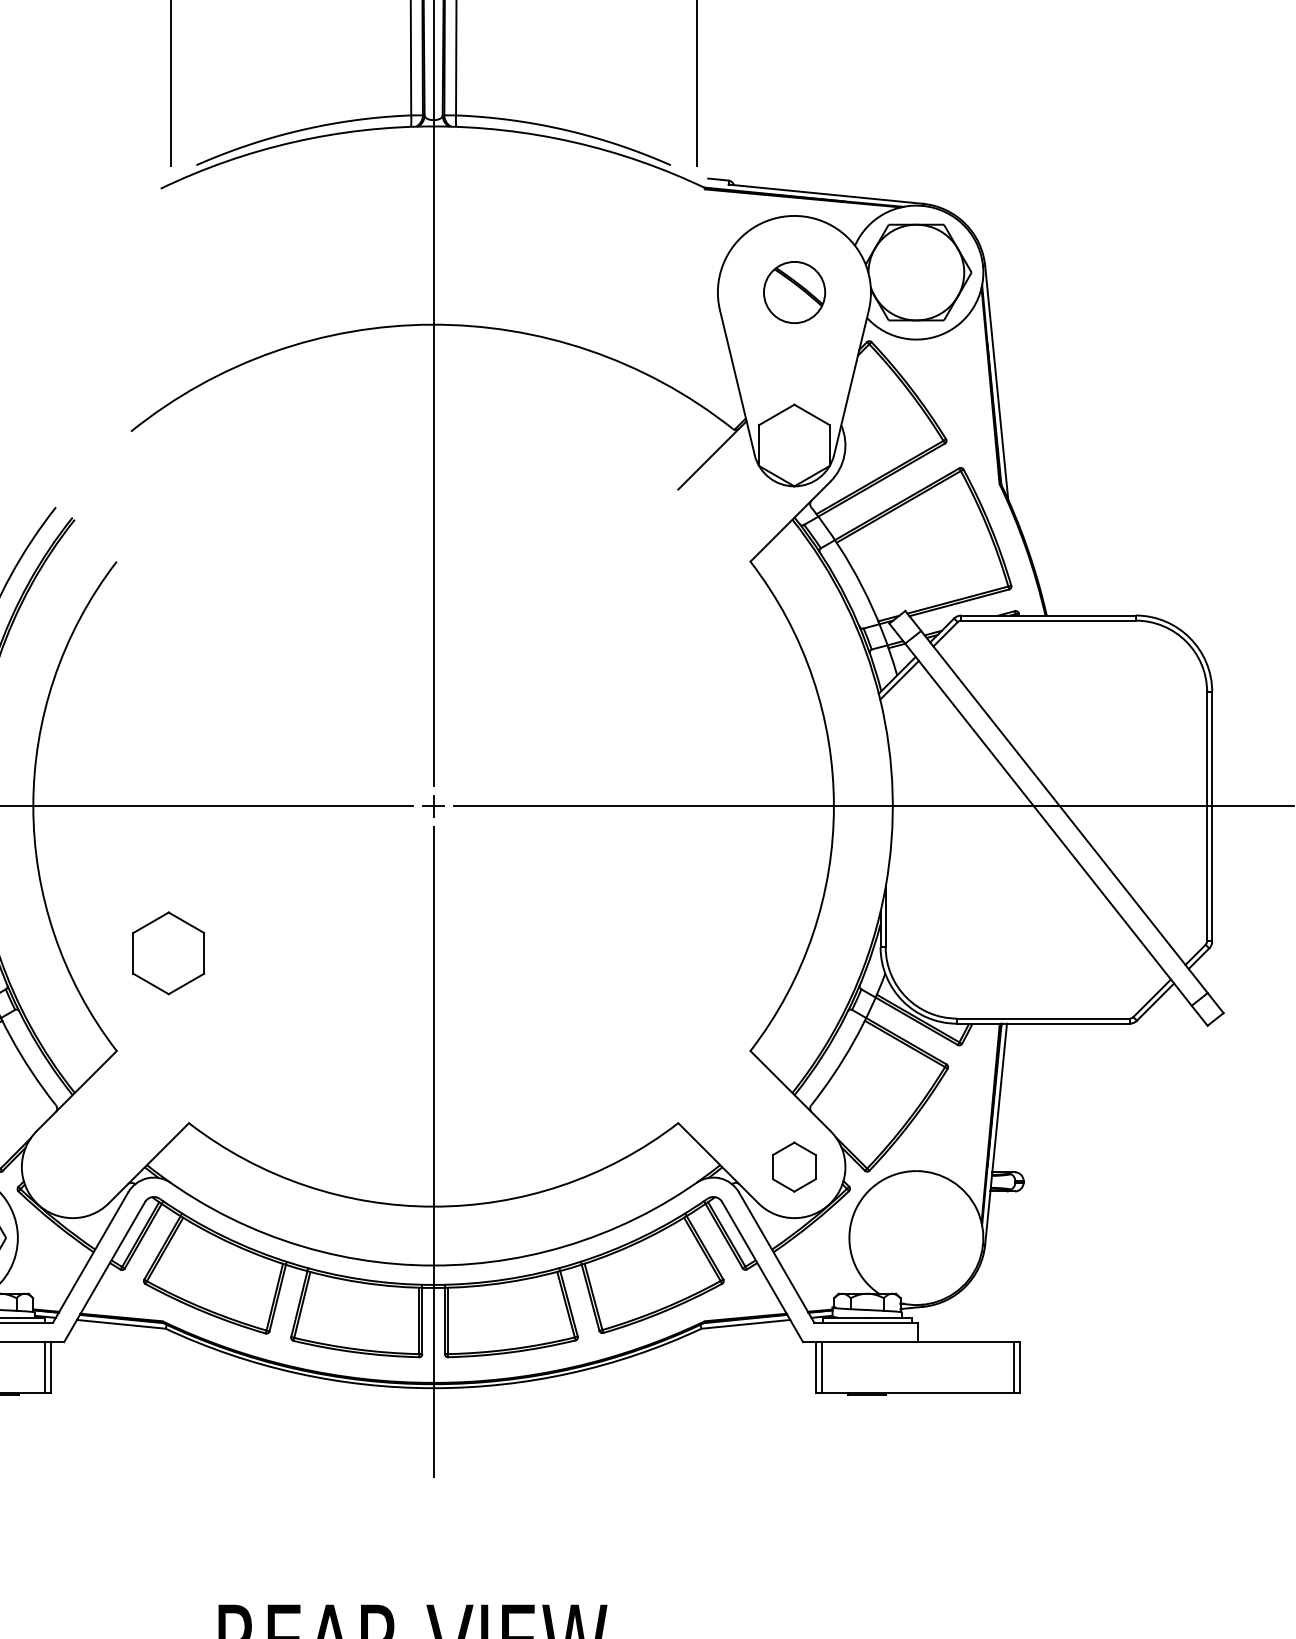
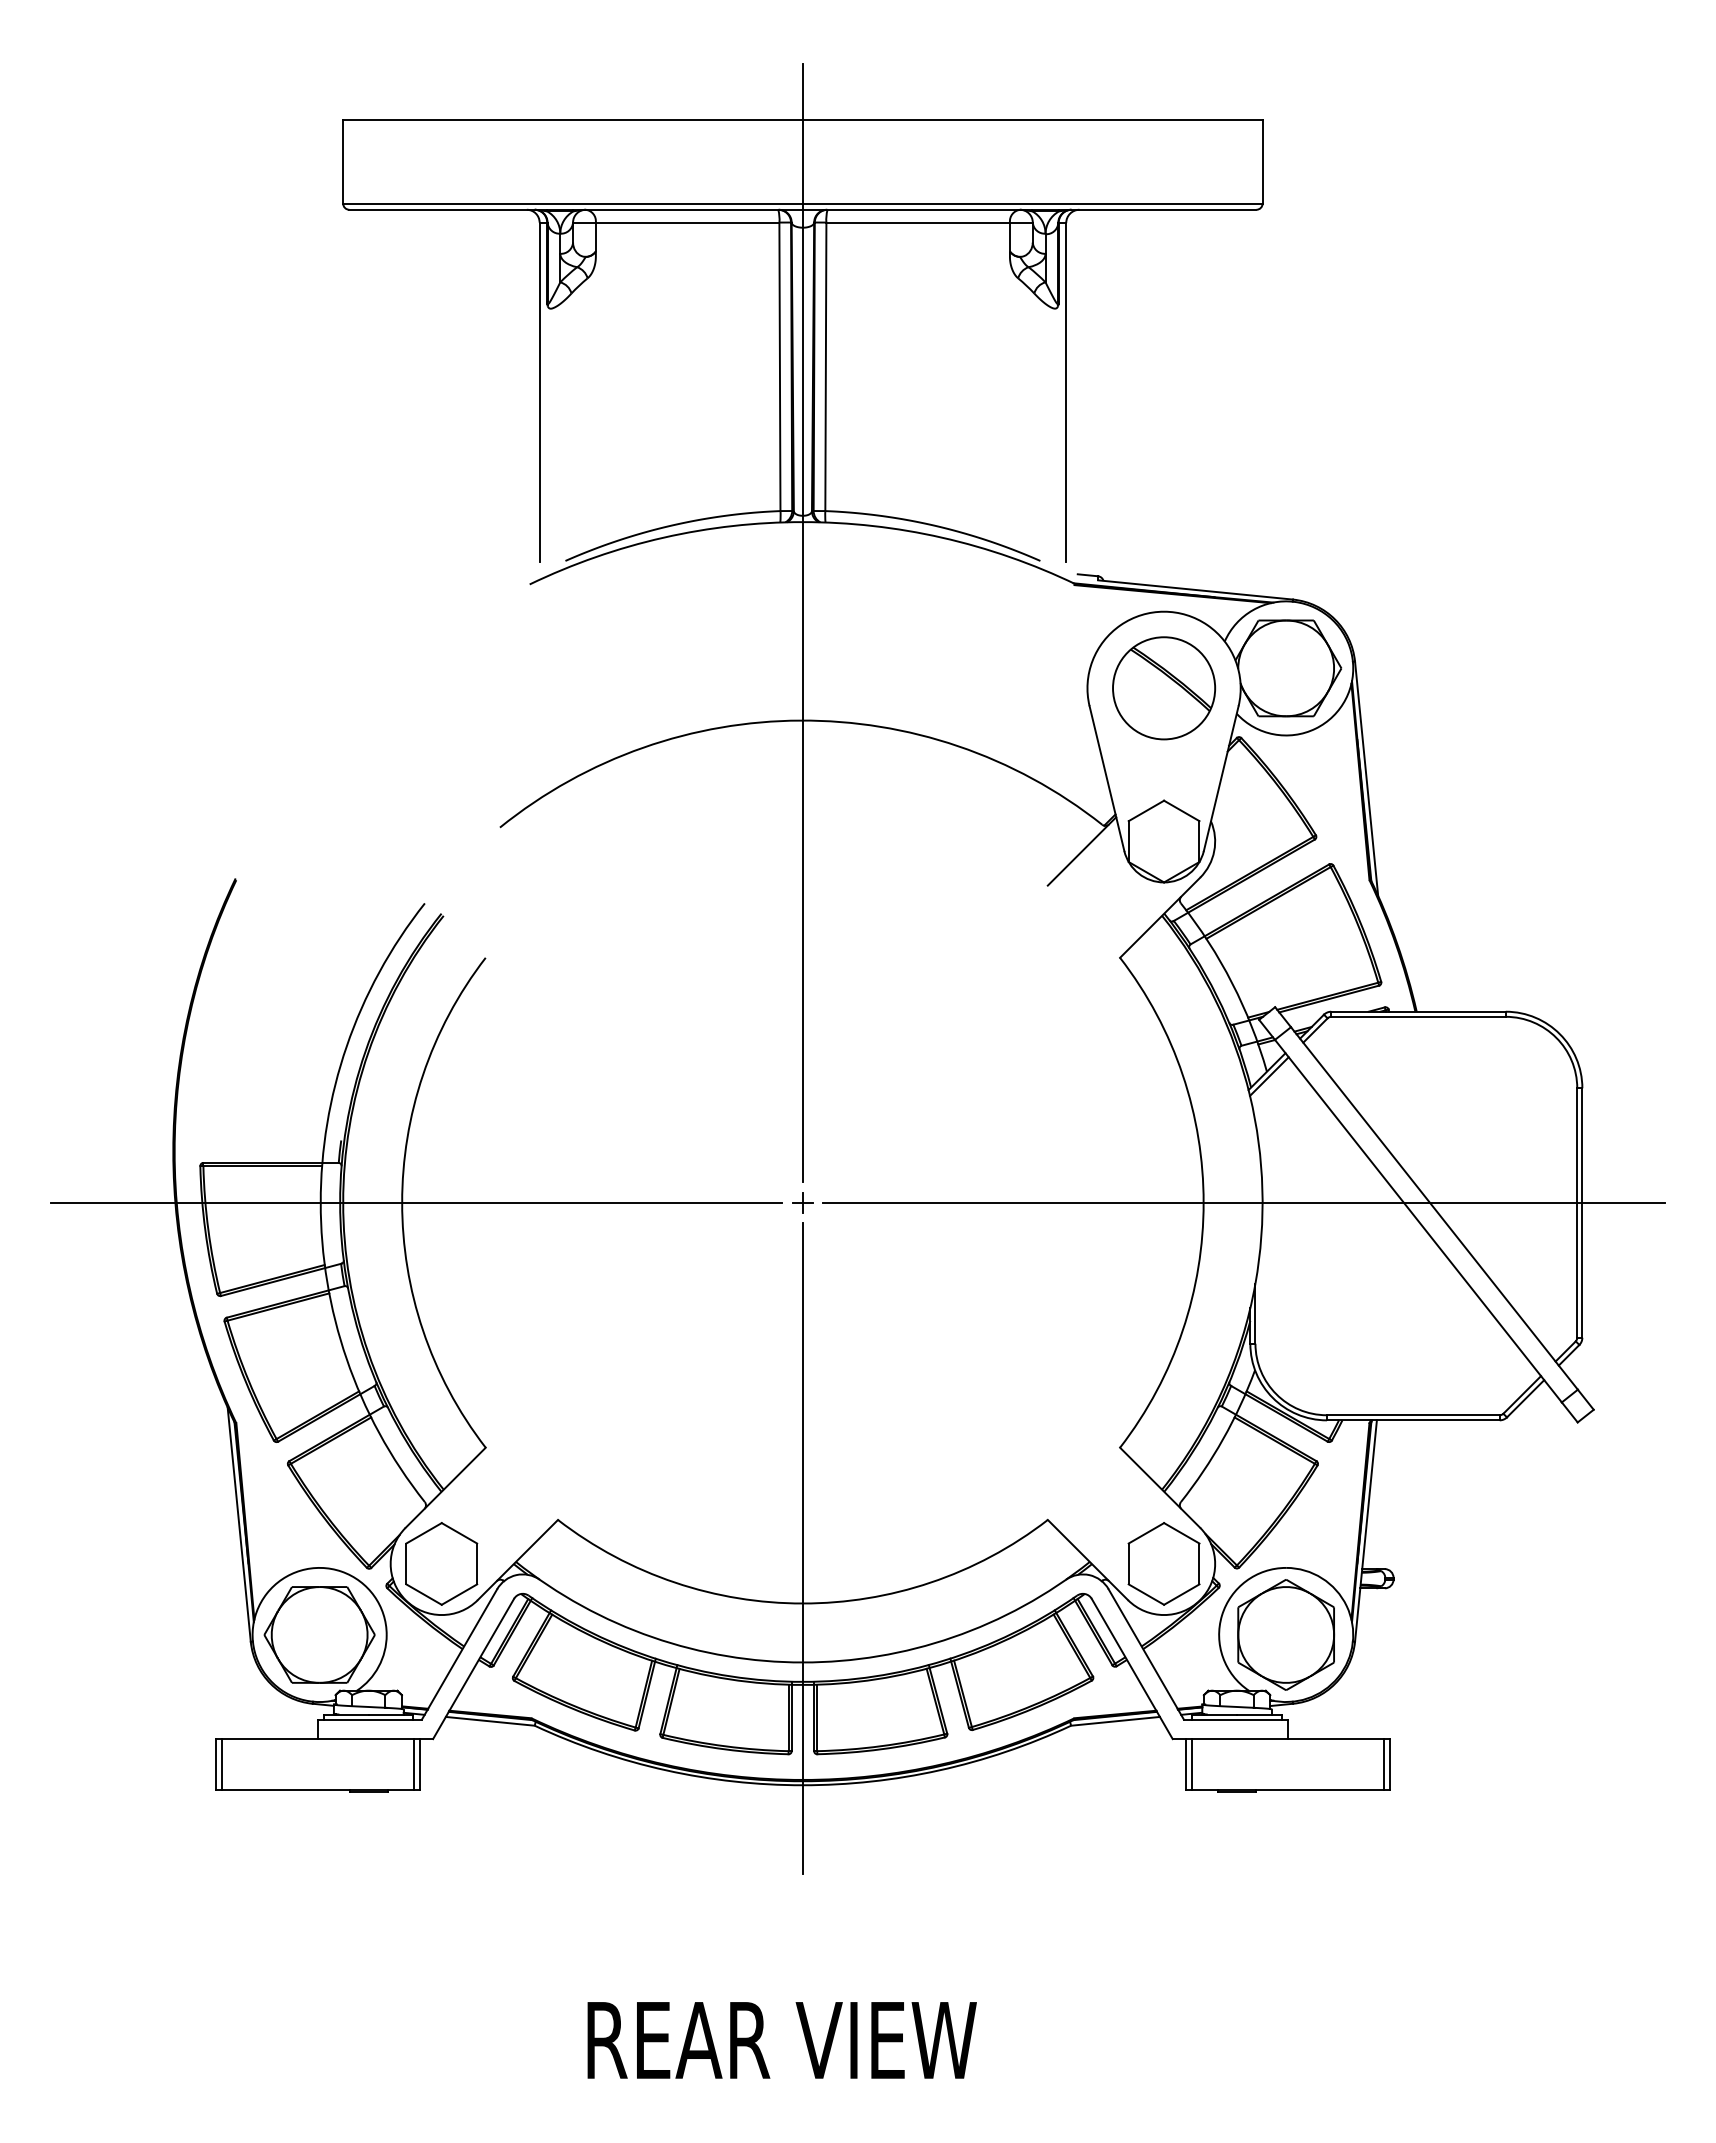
part: (794, 292) -> (1164, 688), size x1.67
part: (168, 952) -> (441, 1563), moved
part: (793, 1166) -> (1163, 1563), size x1.67
part: (916, 1237) -> (1286, 1634), added

